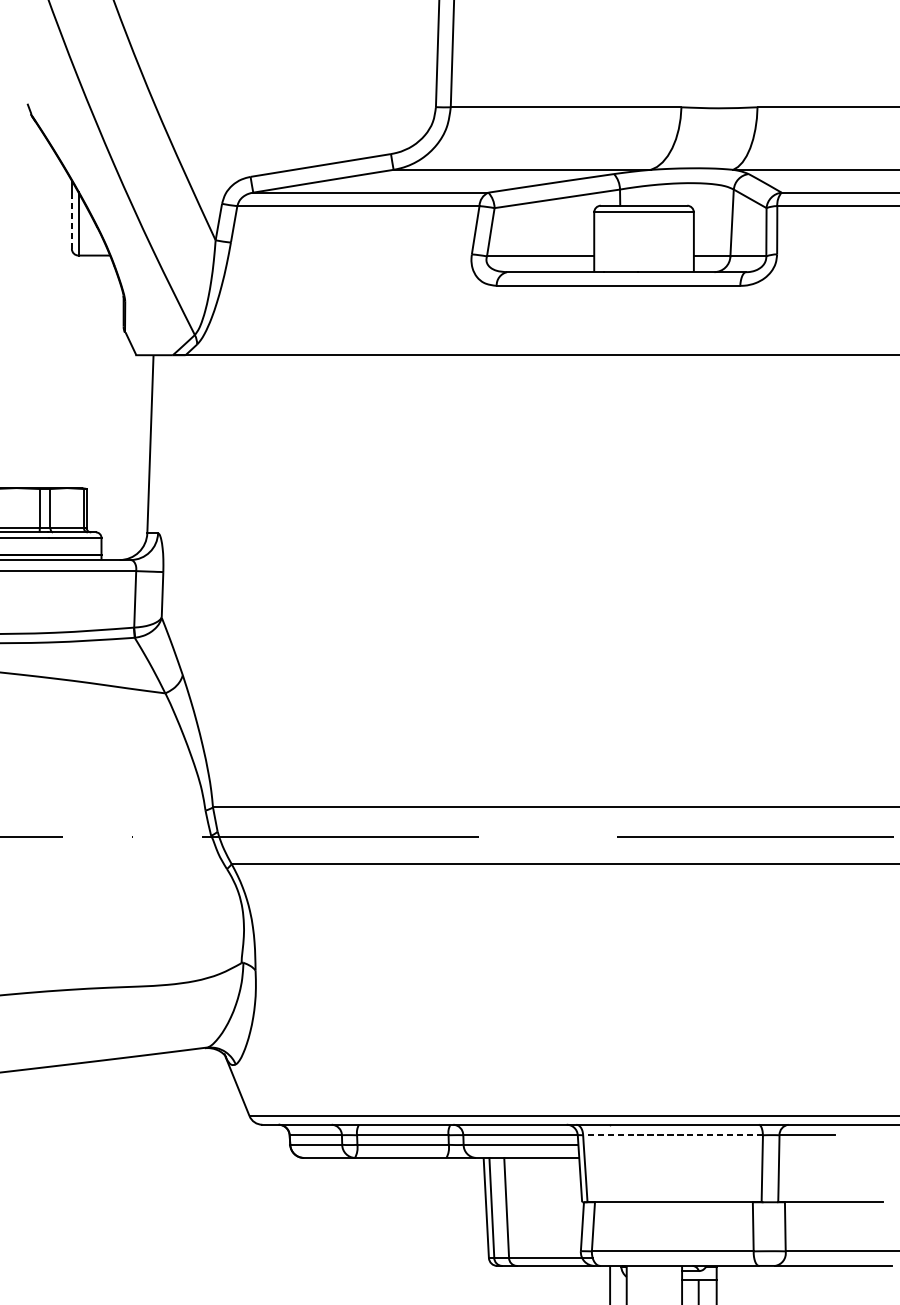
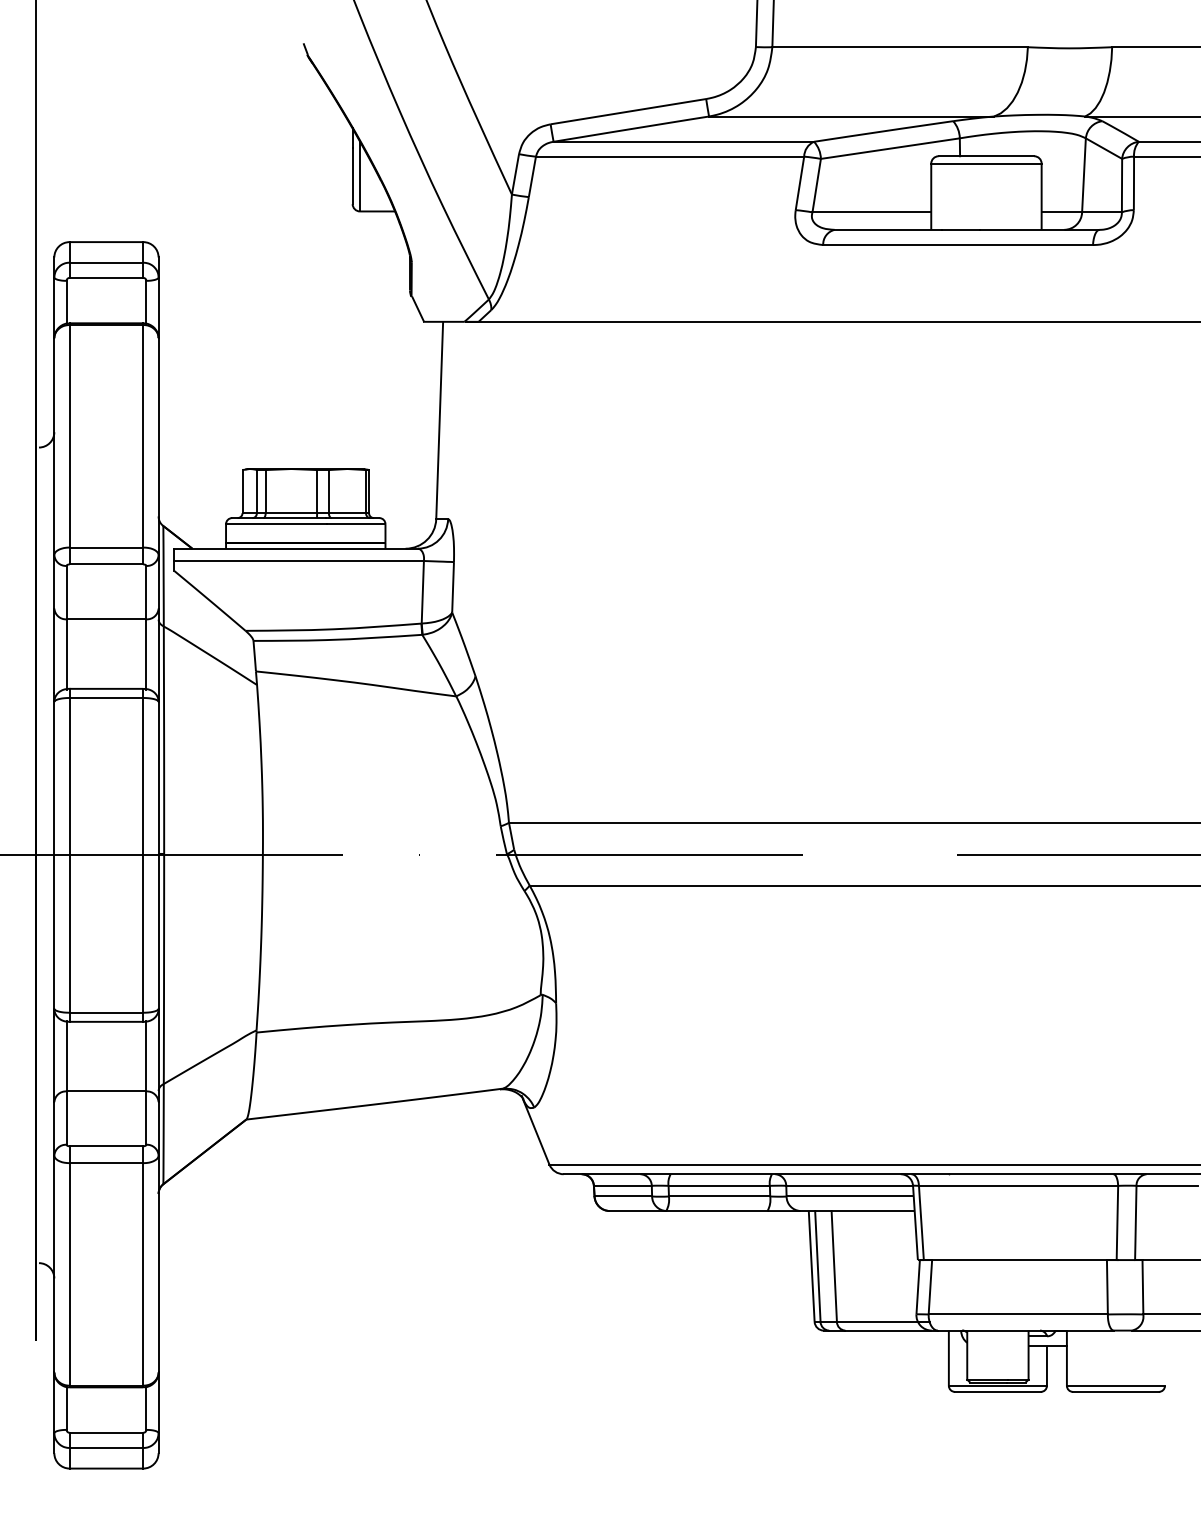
line: (71, 223) -> (352, 175), dashed -> solid
line: (672, 1134) -> (1018, 1185), dashed -> solid

